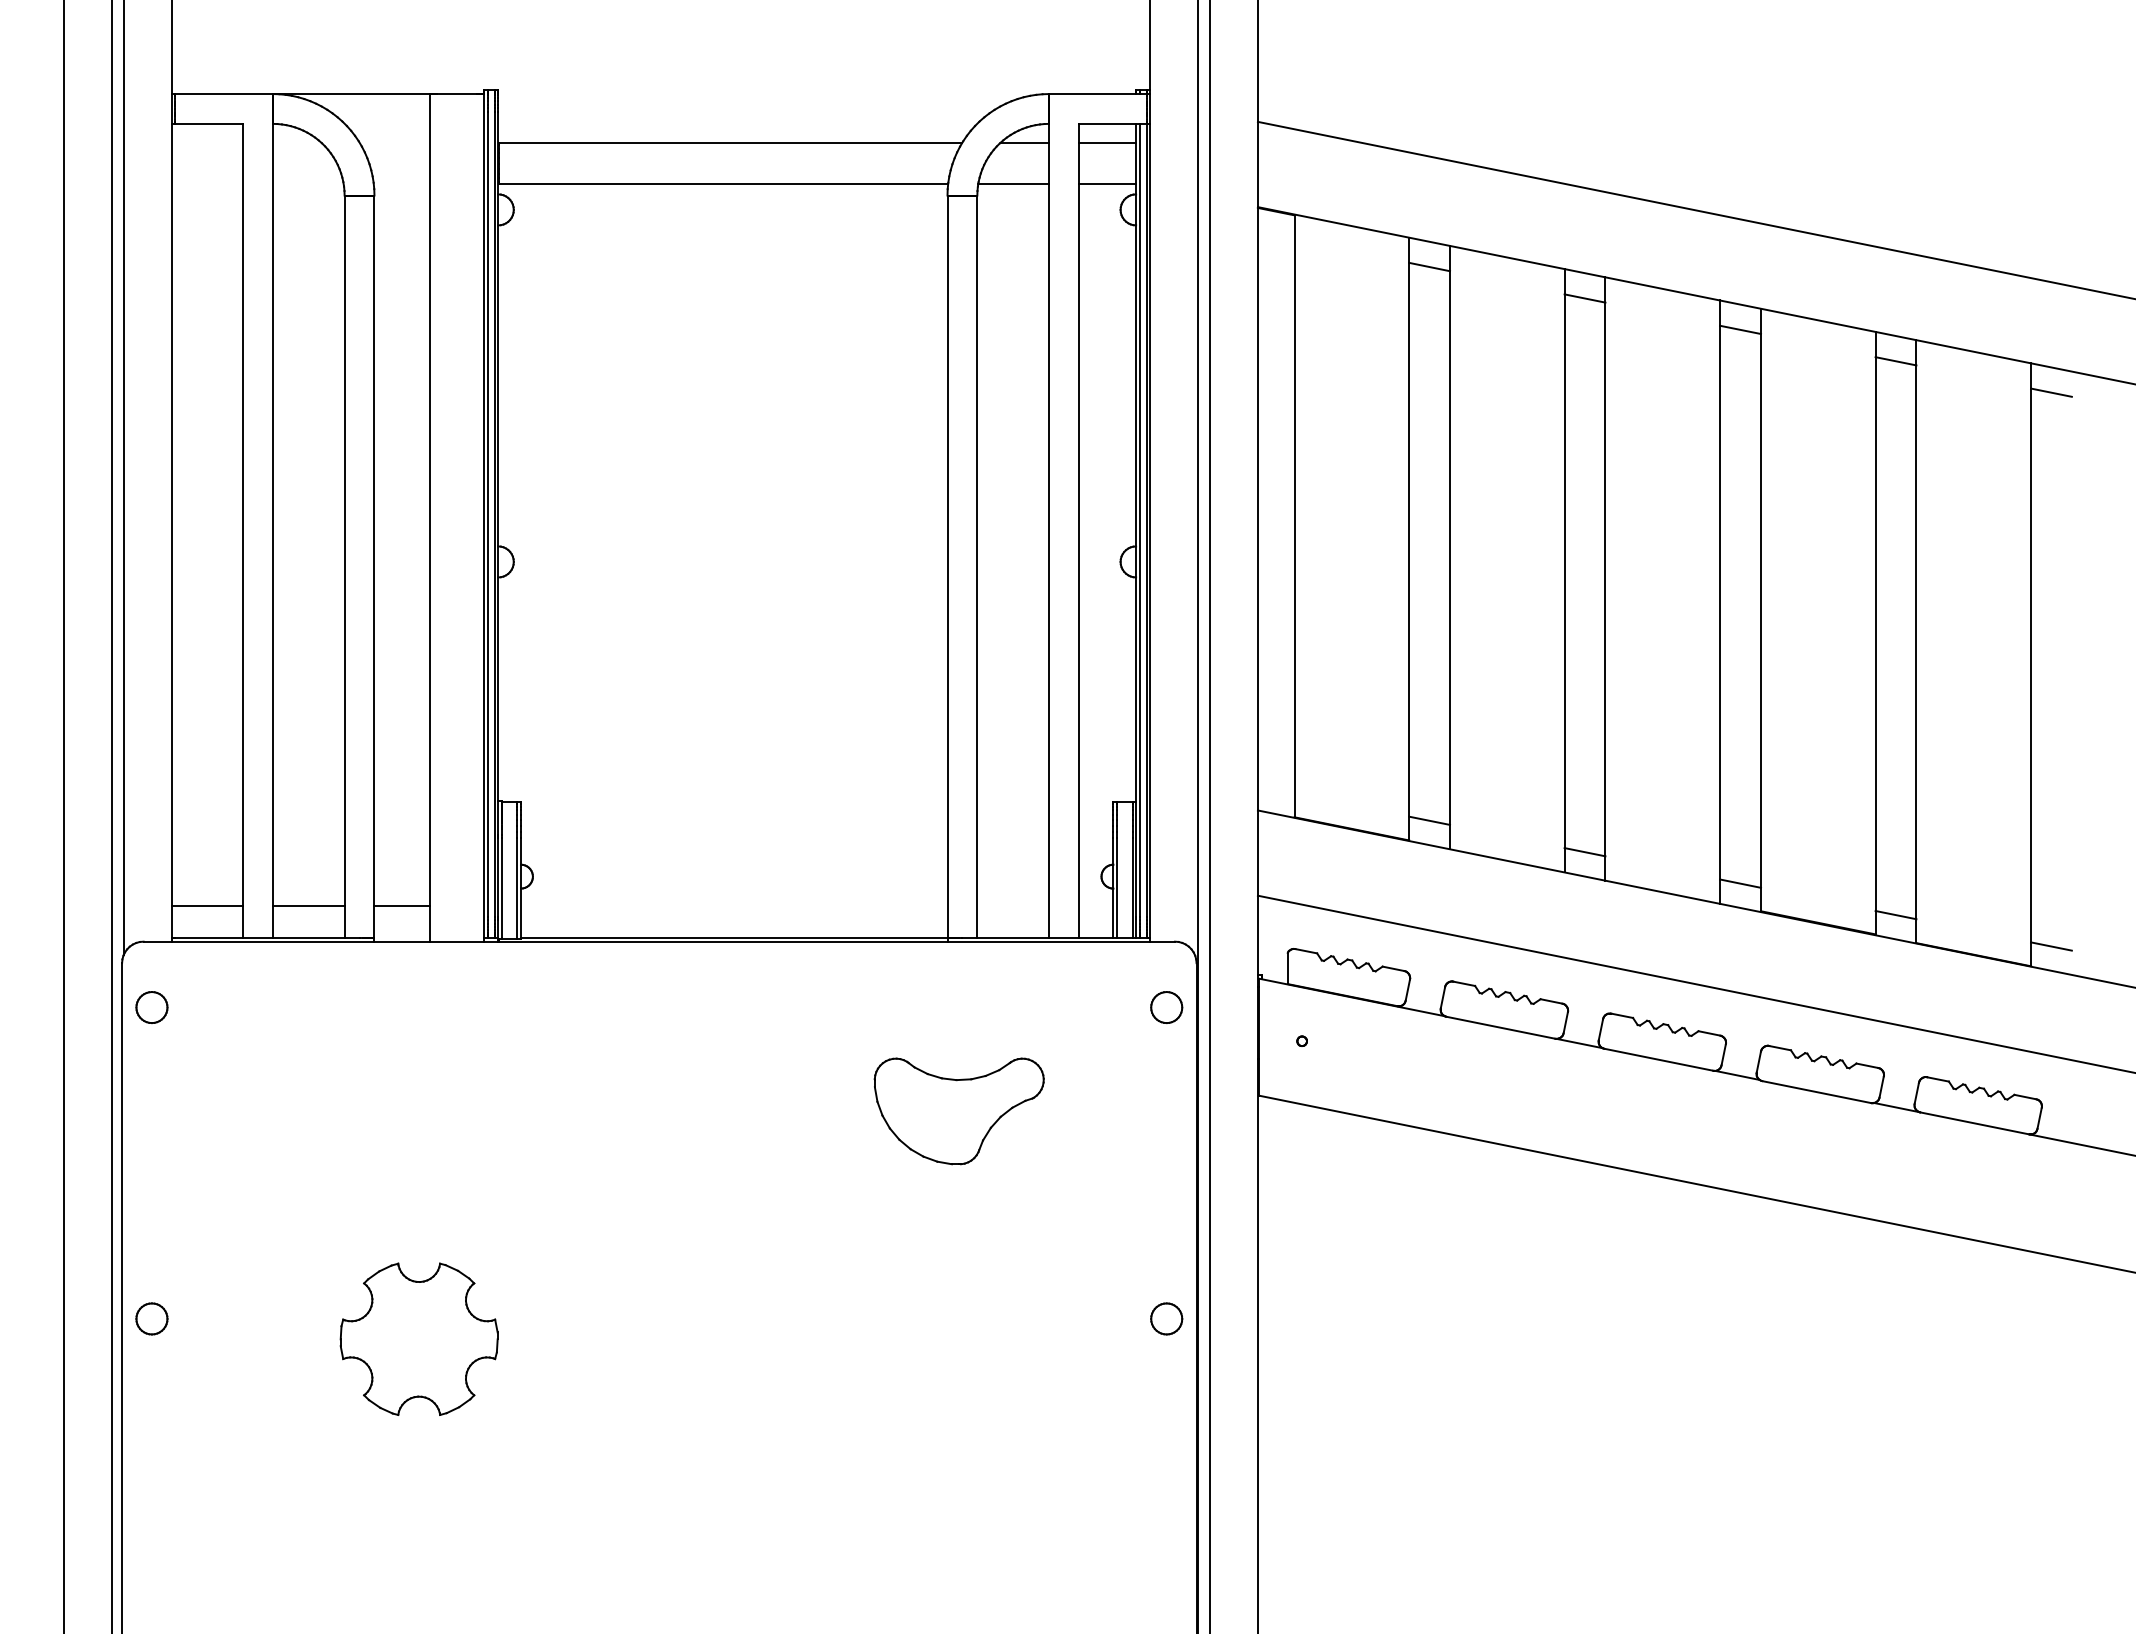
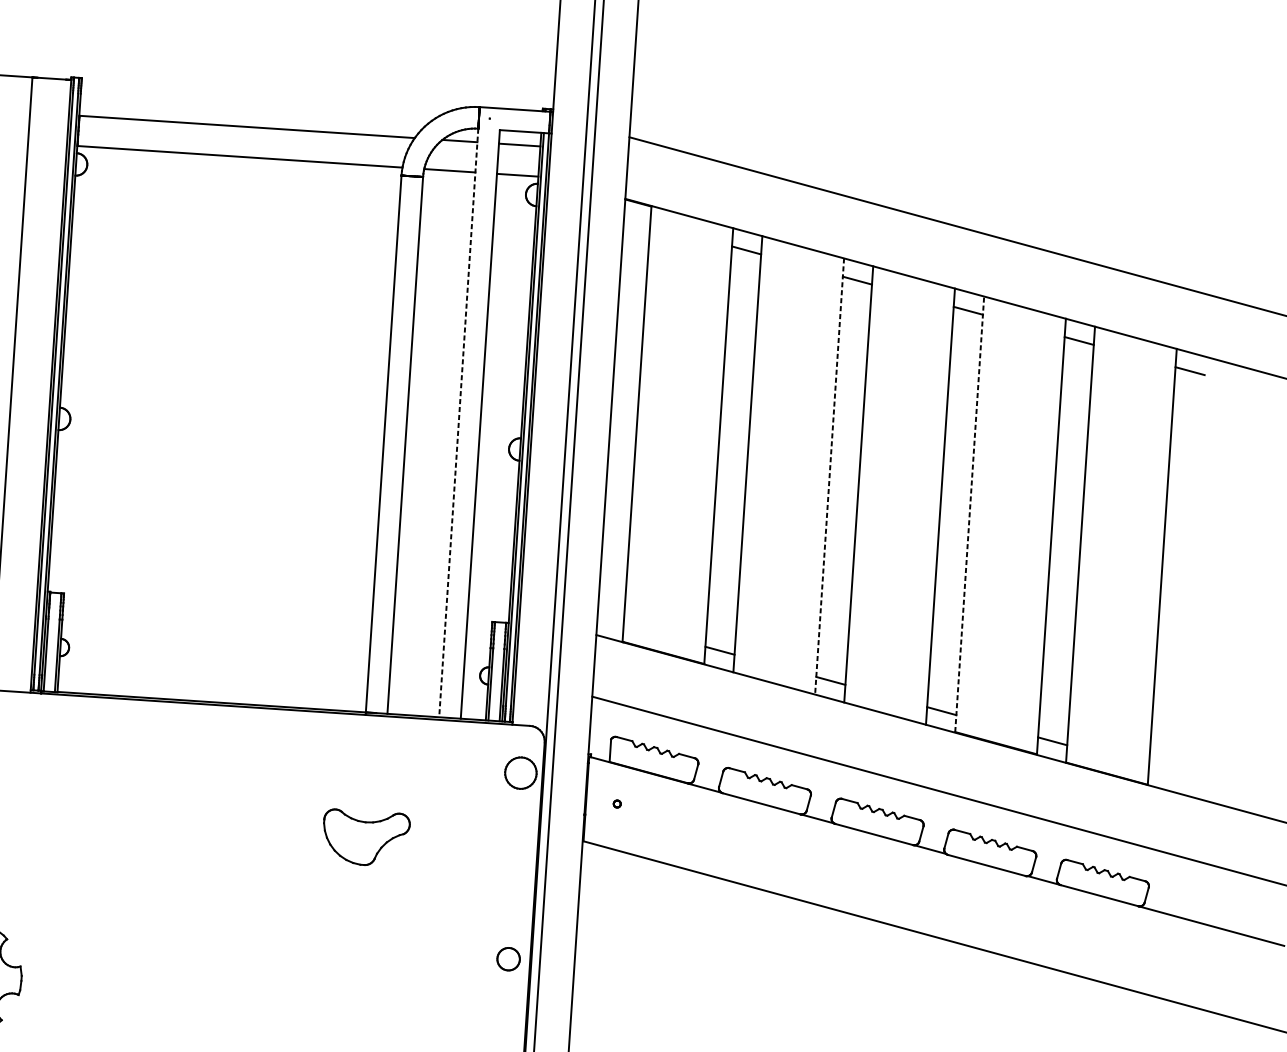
line: (1048, 531) -> (458, 423), solid -> dashed
line: (1564, 570) -> (829, 476), solid -> dashed
line: (1761, 609) -> (970, 513), solid -> dashed
line: (2051, 946) -> (1163, 771), removed
part: (1166, 1007) -> (520, 773), size x1.4
part: (958, 1111) -> (365, 838), size x0.7
part: (1166, 1318) -> (508, 958), moved

